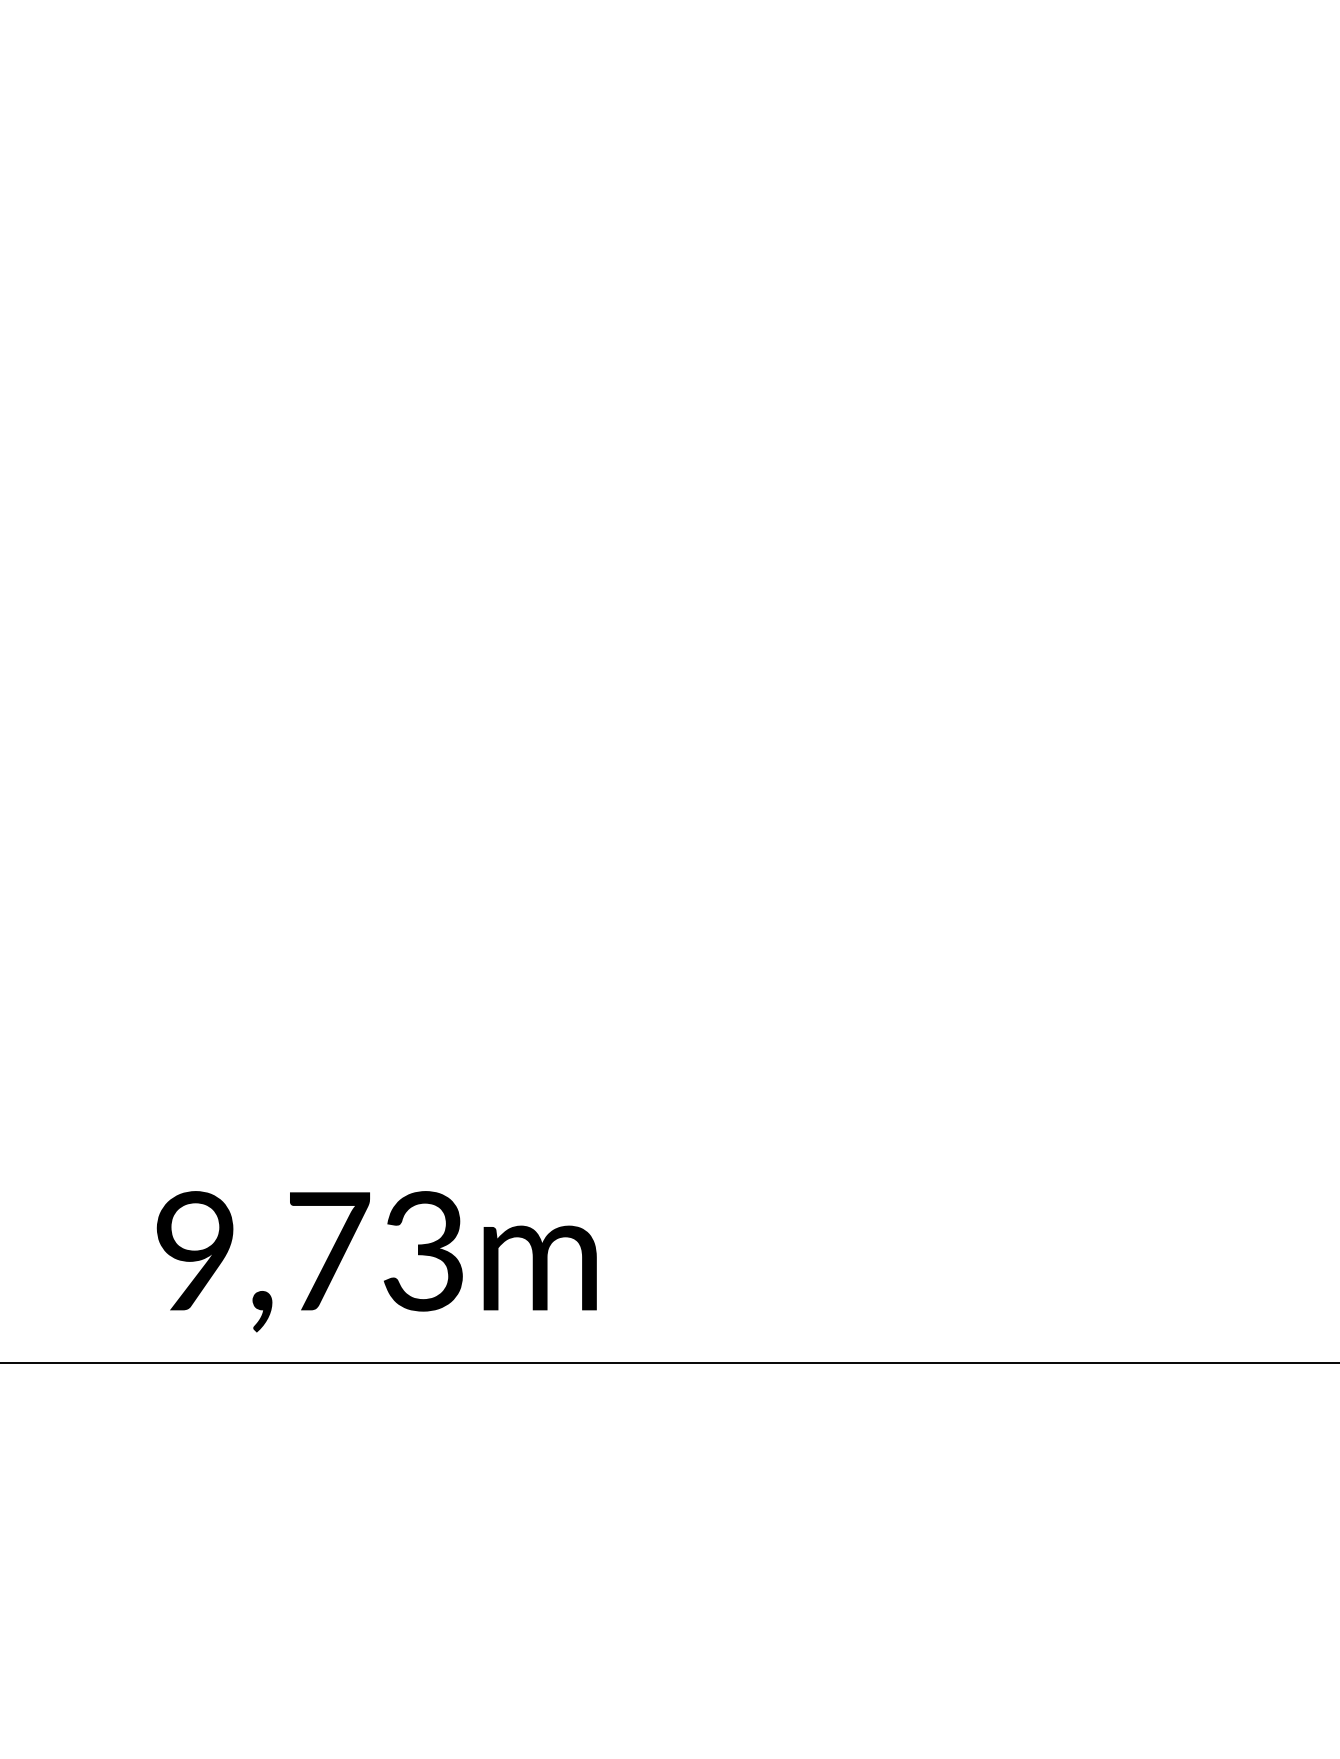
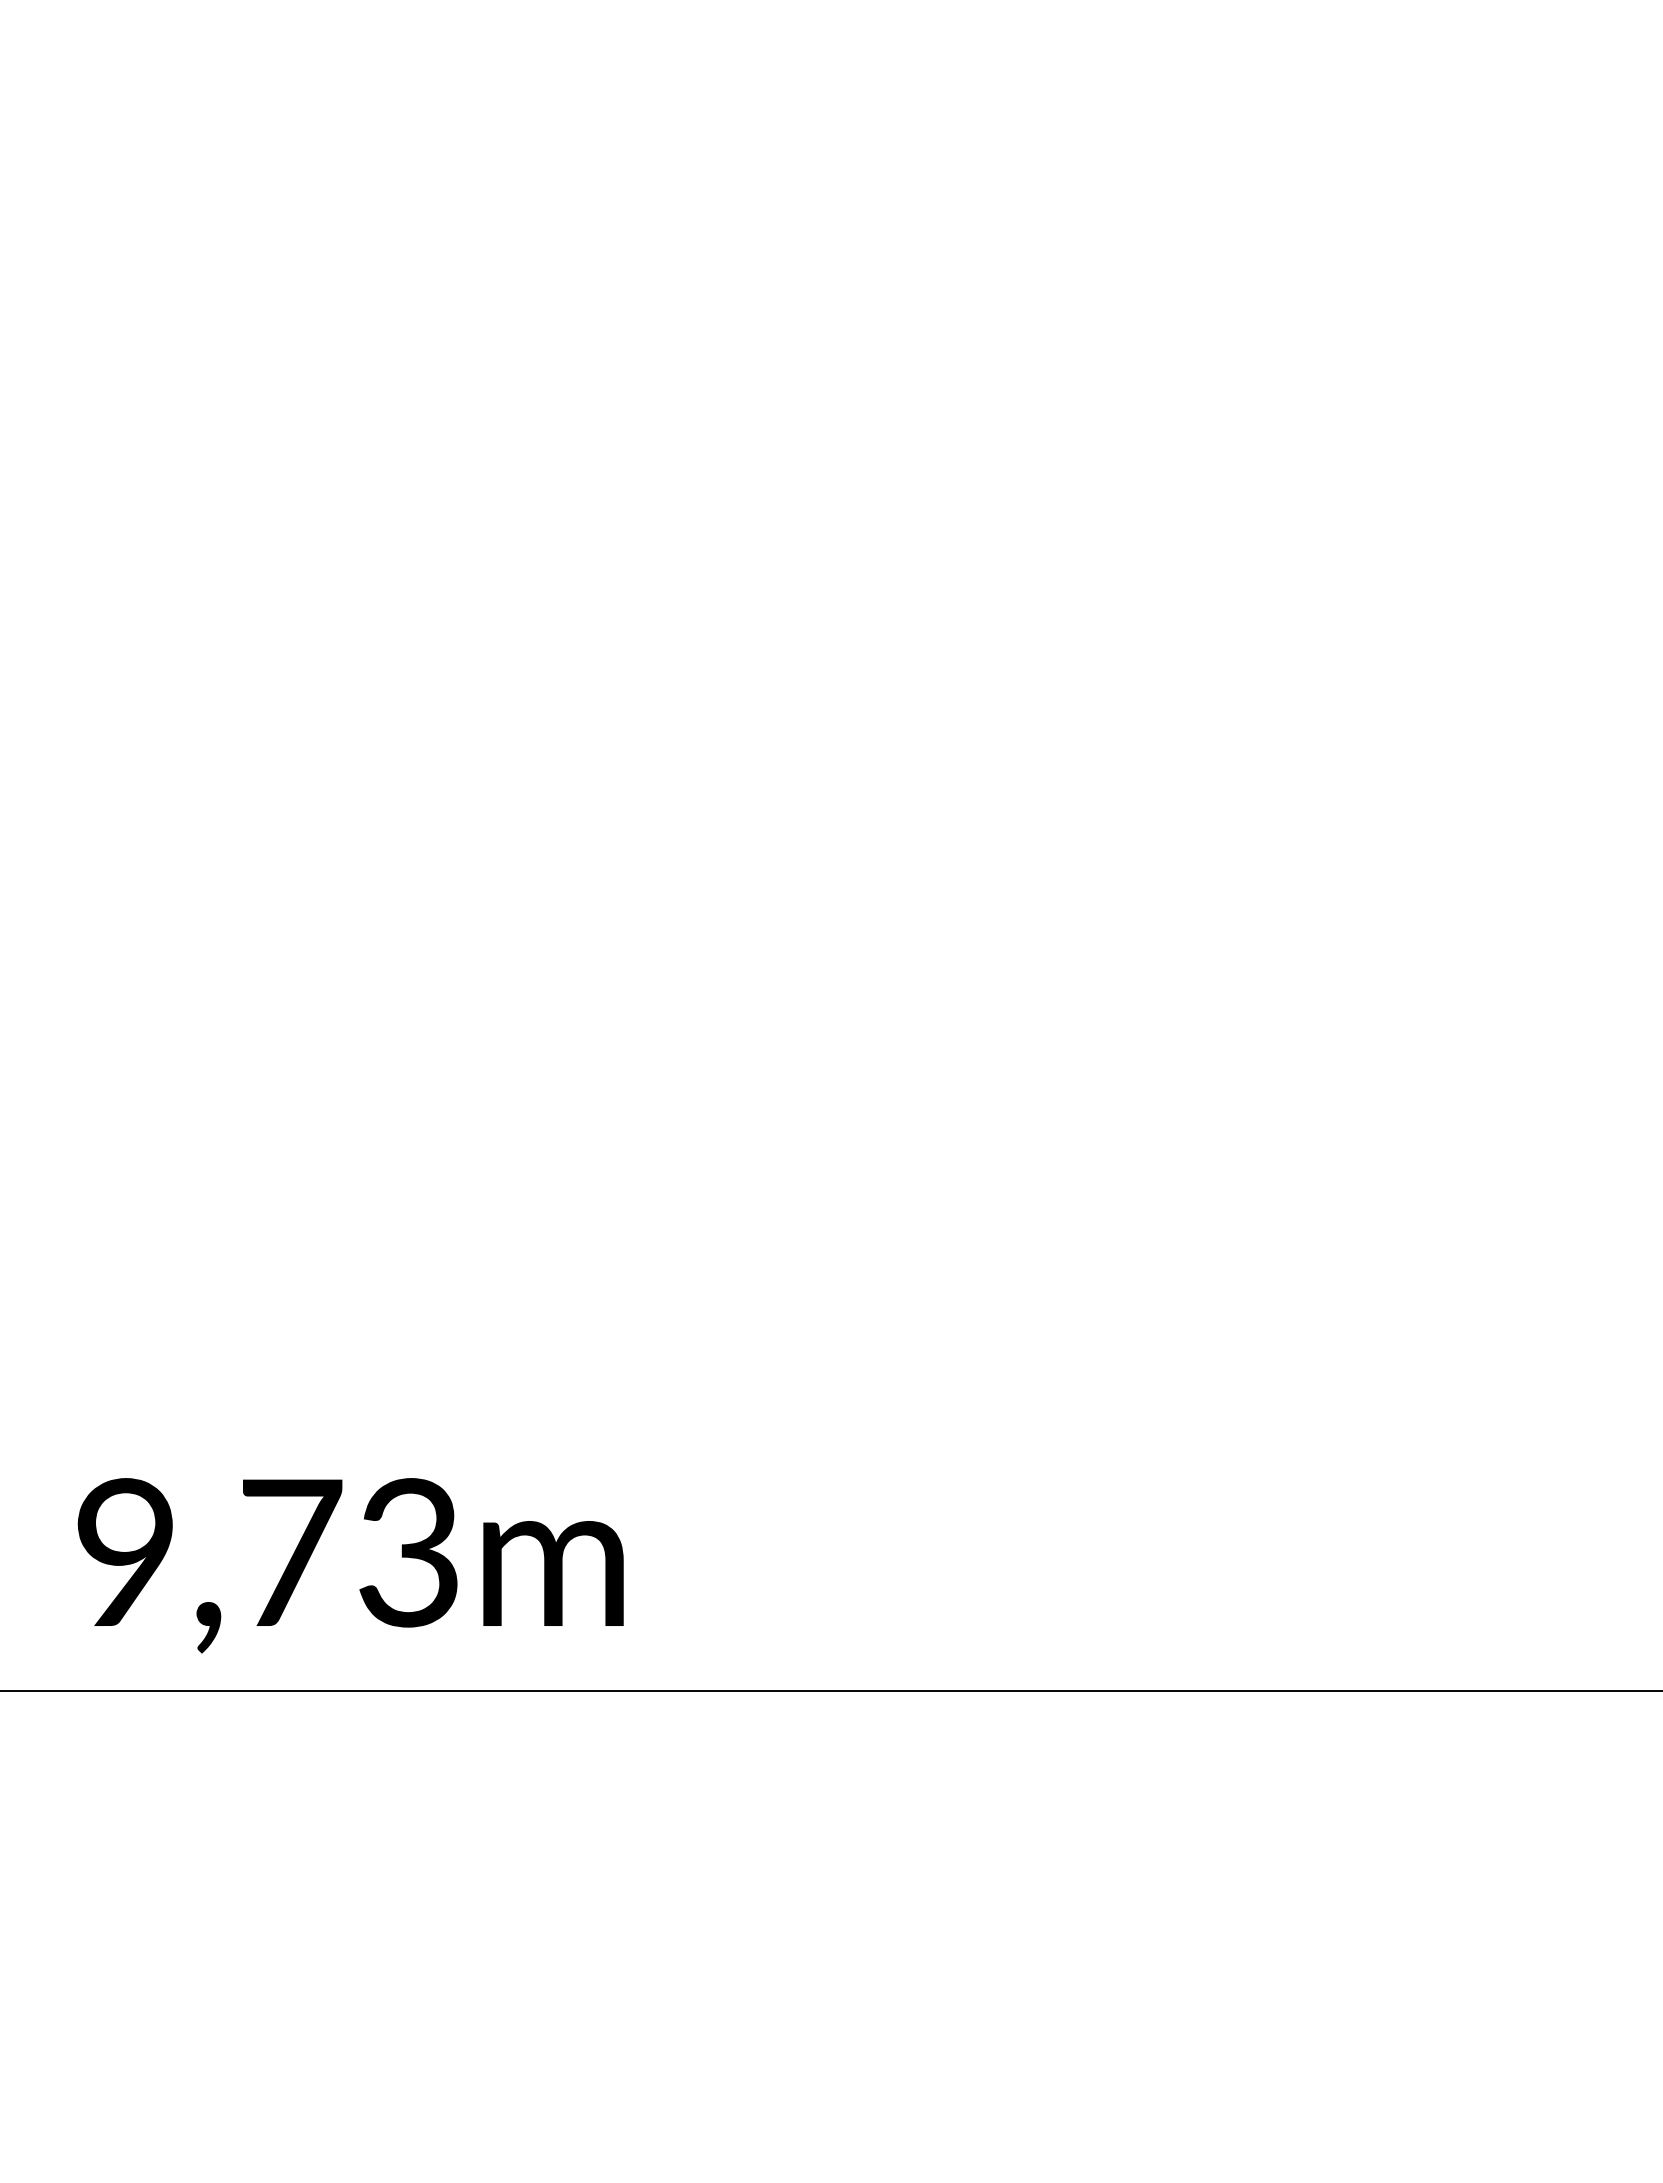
text: (376, 1261) -> (350, 1565), moved

